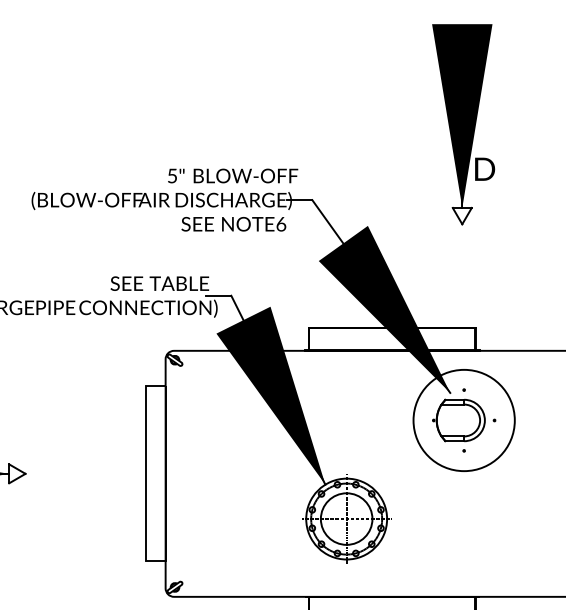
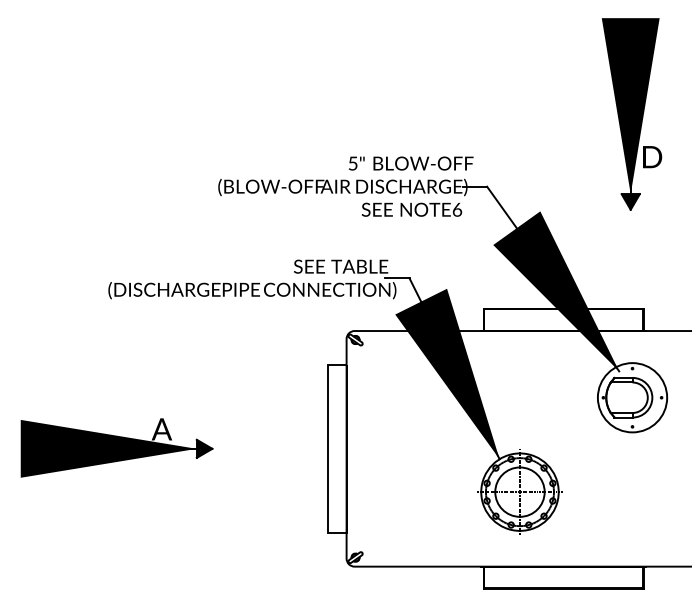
fill: (462, 215) -> (630, 201), added
circle: (464, 420) -> (632, 397), size x0.71
fill: (17, 473) -> (204, 448), added

